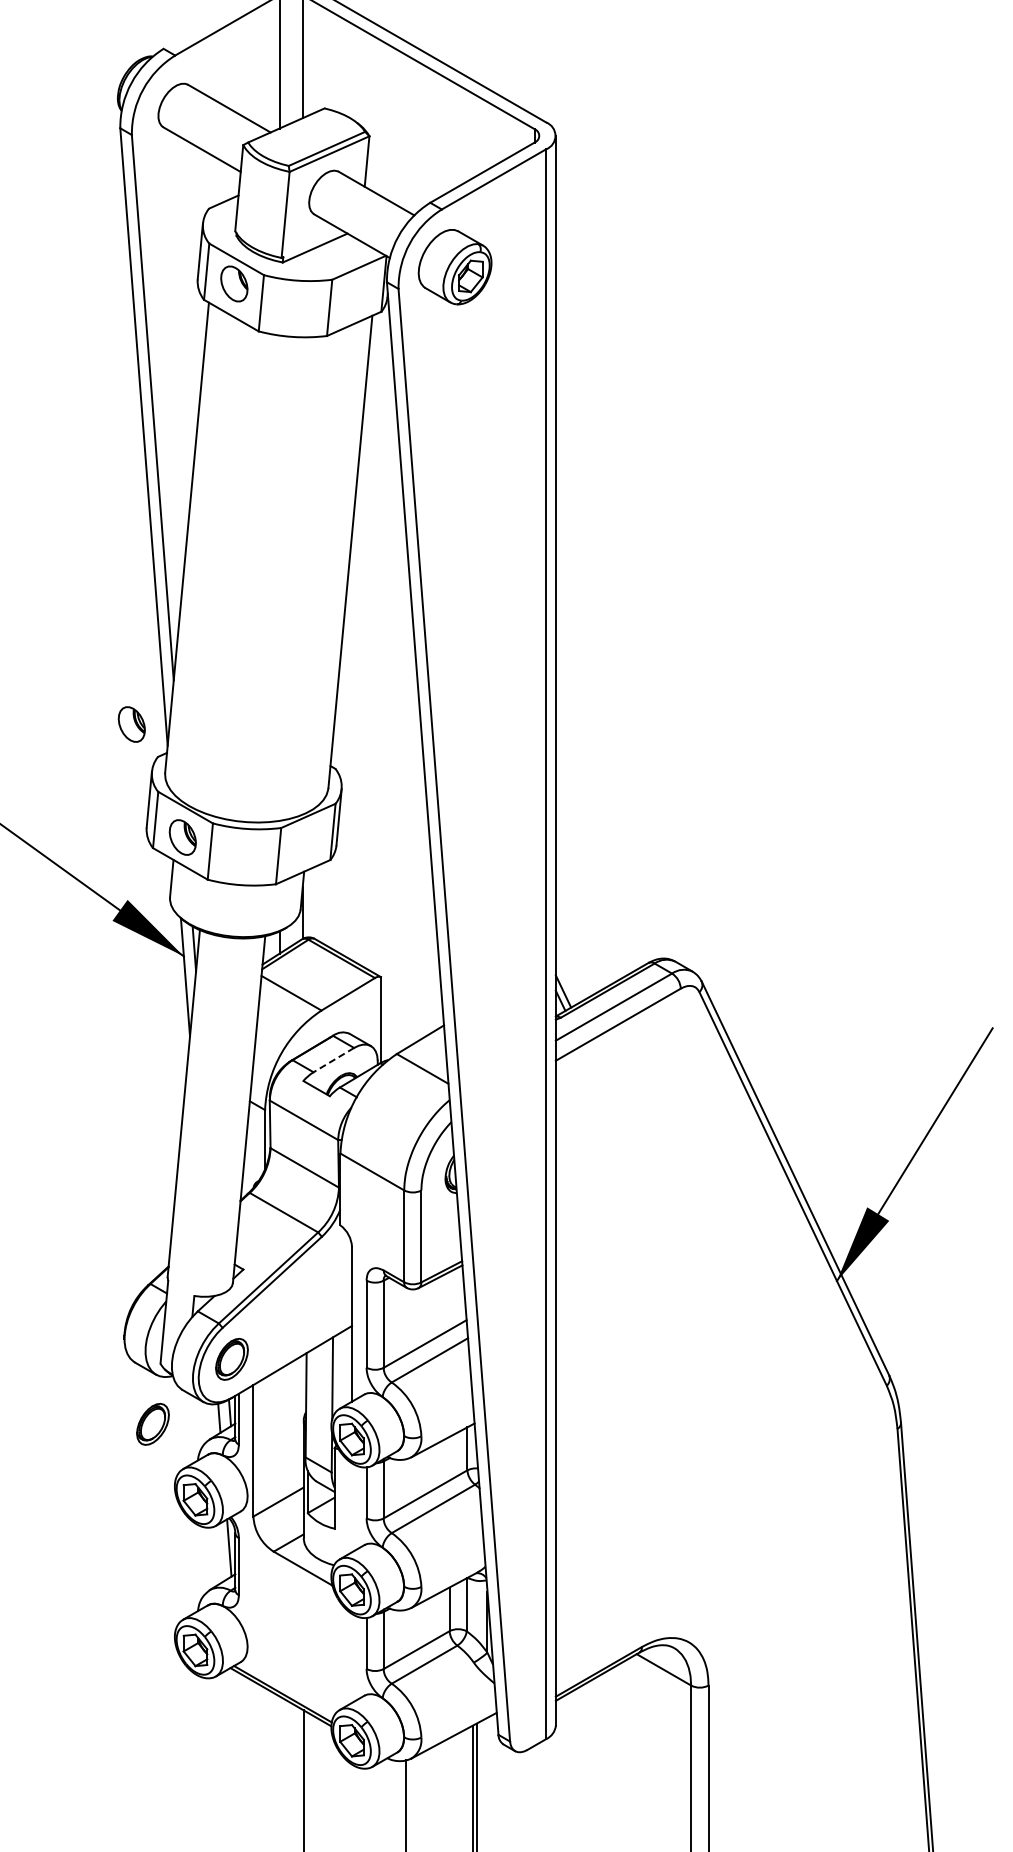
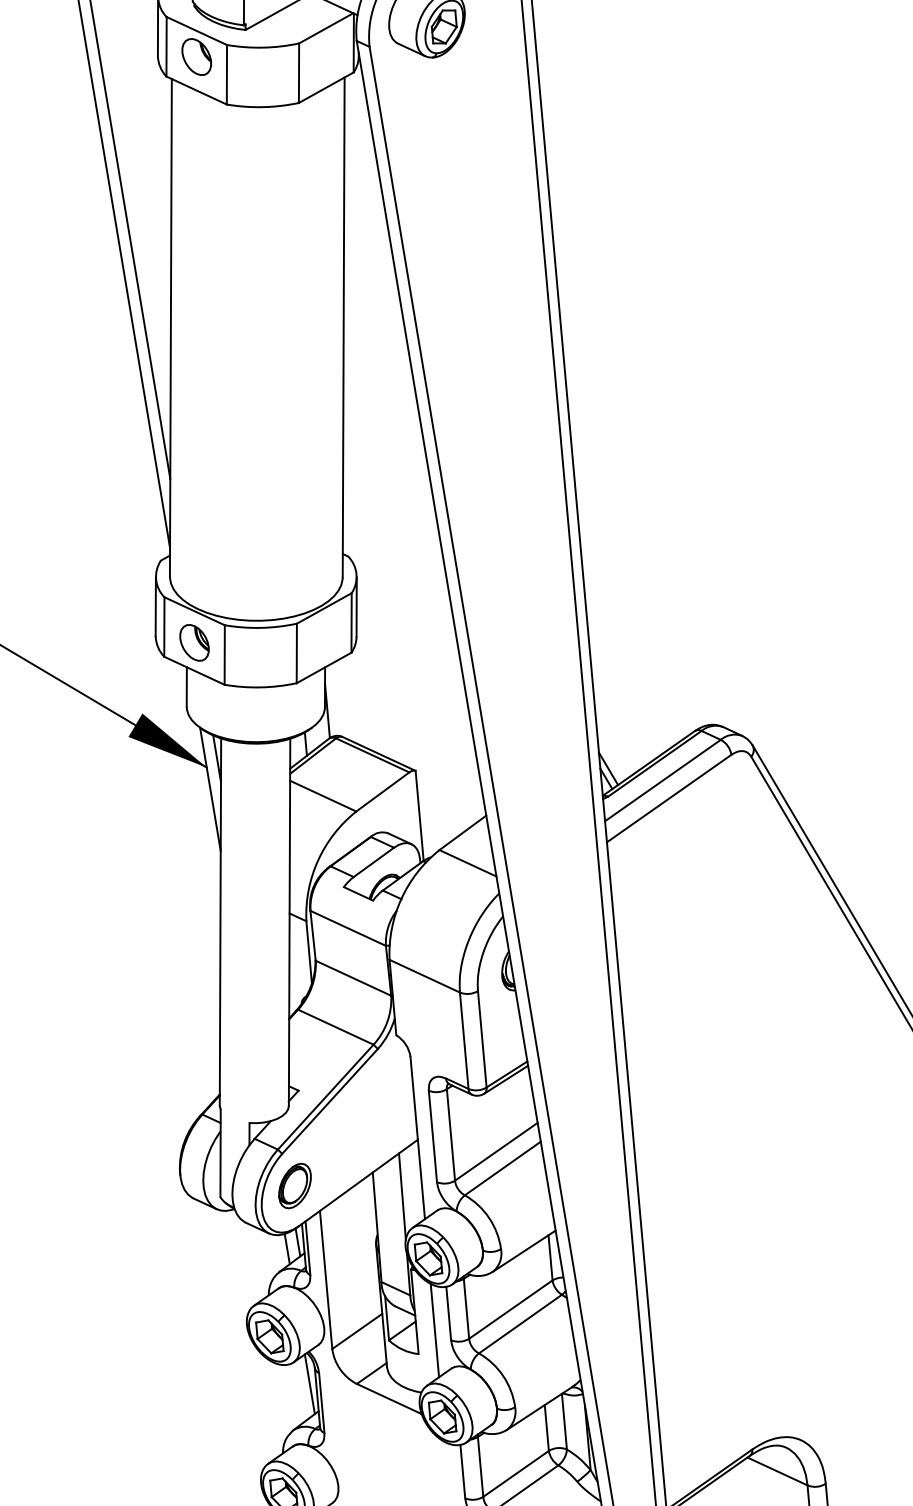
part: (131, 724) -> (130, 529), removed
line: (333, 1060) -> (373, 862), dashed -> solid
part: (152, 1423) -> (217, 1260), removed
line: (352, 1507) -> (435, 1330), added

